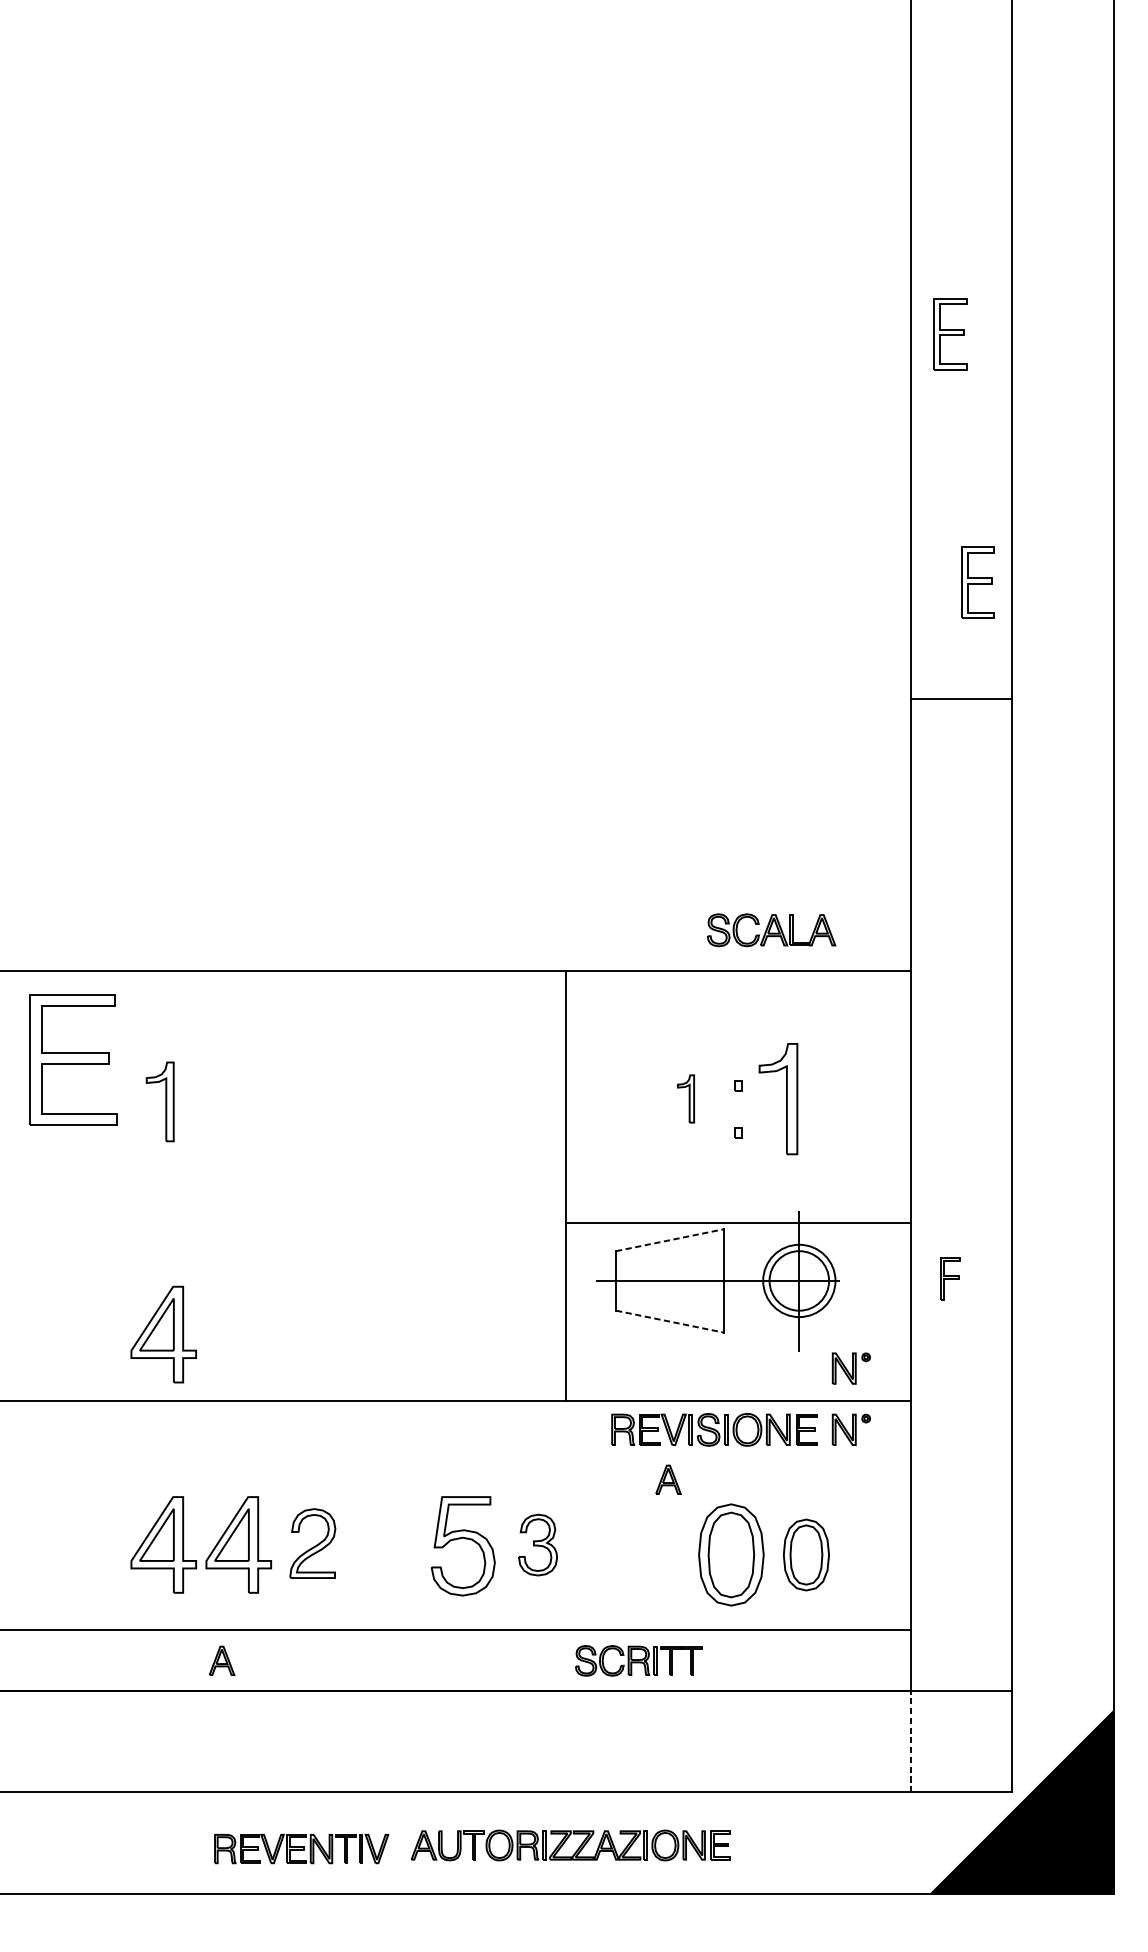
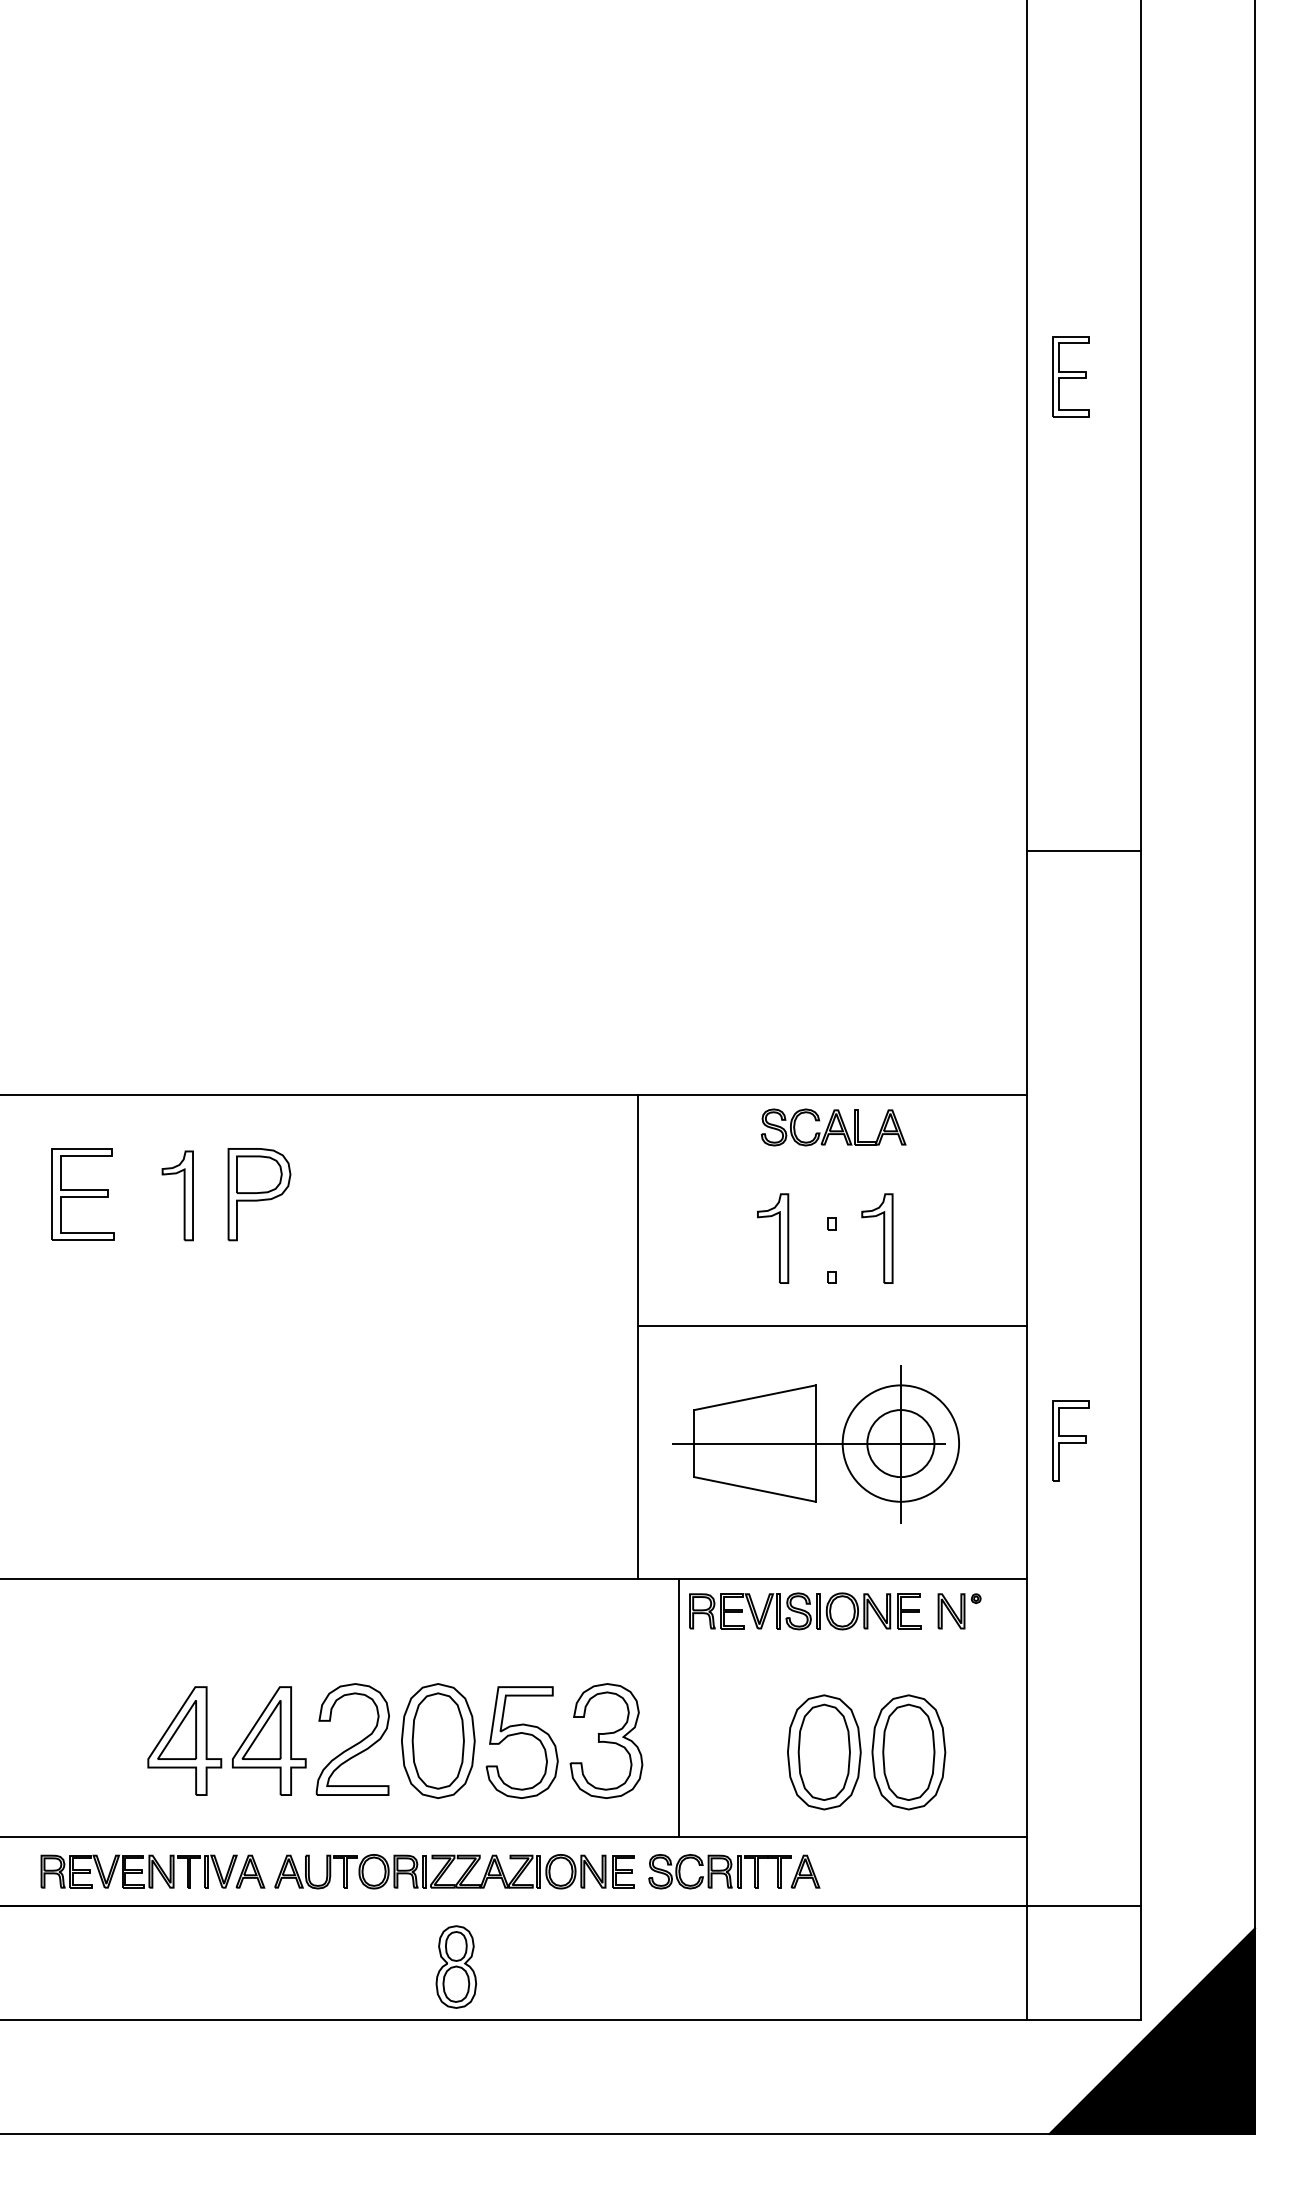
part: (977, 582) -> (1101, 656), removed
line: (961, 698) -> (1083, 850), moved
part: (771, 930) -> (833, 1127), moved
part: (73, 1059) -> (82, 1194), size x0.62
part: (230, 1059) -> (259, 1194), added
part: (686, 1098) -> (773, 1238), size x1.67
part: (778, 1098) -> (877, 1238), size x0.71
part: (159, 1101) -> (177, 1195), moved
line: (738, 1223) -> (832, 1325), moved
line: (670, 1240) -> (755, 1397), dashed -> solid
part: (949, 1278) -> (1070, 1440), size x1.67
circle: (798, 1280) -> (900, 1443), size x1.43
line: (670, 1321) -> (755, 1489), dashed -> solid
part: (163, 1334) -> (184, 1503), removed
part: (851, 1368) -> (959, 1542), removed
part: (668, 1479) -> (805, 1871), moved
line: (602, 1515) -> (679, 1707), added
part: (312, 1543) -> (352, 1739), size x1.43
part: (388, 1544) -> (438, 1740), added
part: (538, 1545) -> (606, 1741), size x1.67
part: (806, 1555) -> (908, 1752), size x1.43
line: (910, 1741) -> (1026, 1962), dashed -> solid
part: (404, 1745) -> (455, 1966), added
part: (570, 1845) -> (454, 1871), moved
part: (301, 1848) -> (138, 1871), moved

